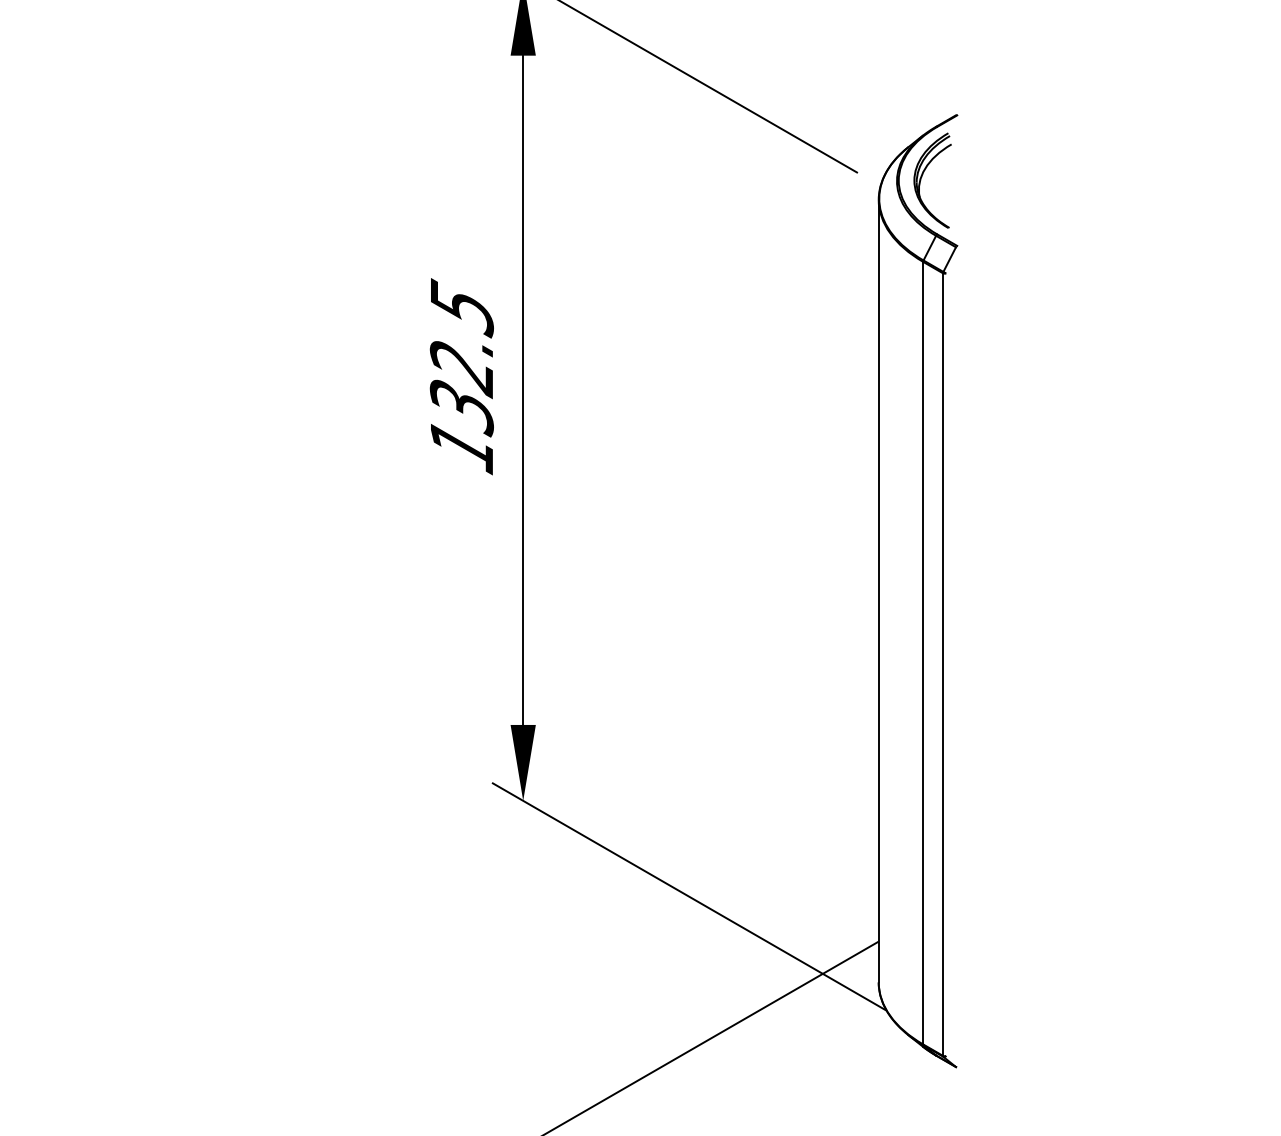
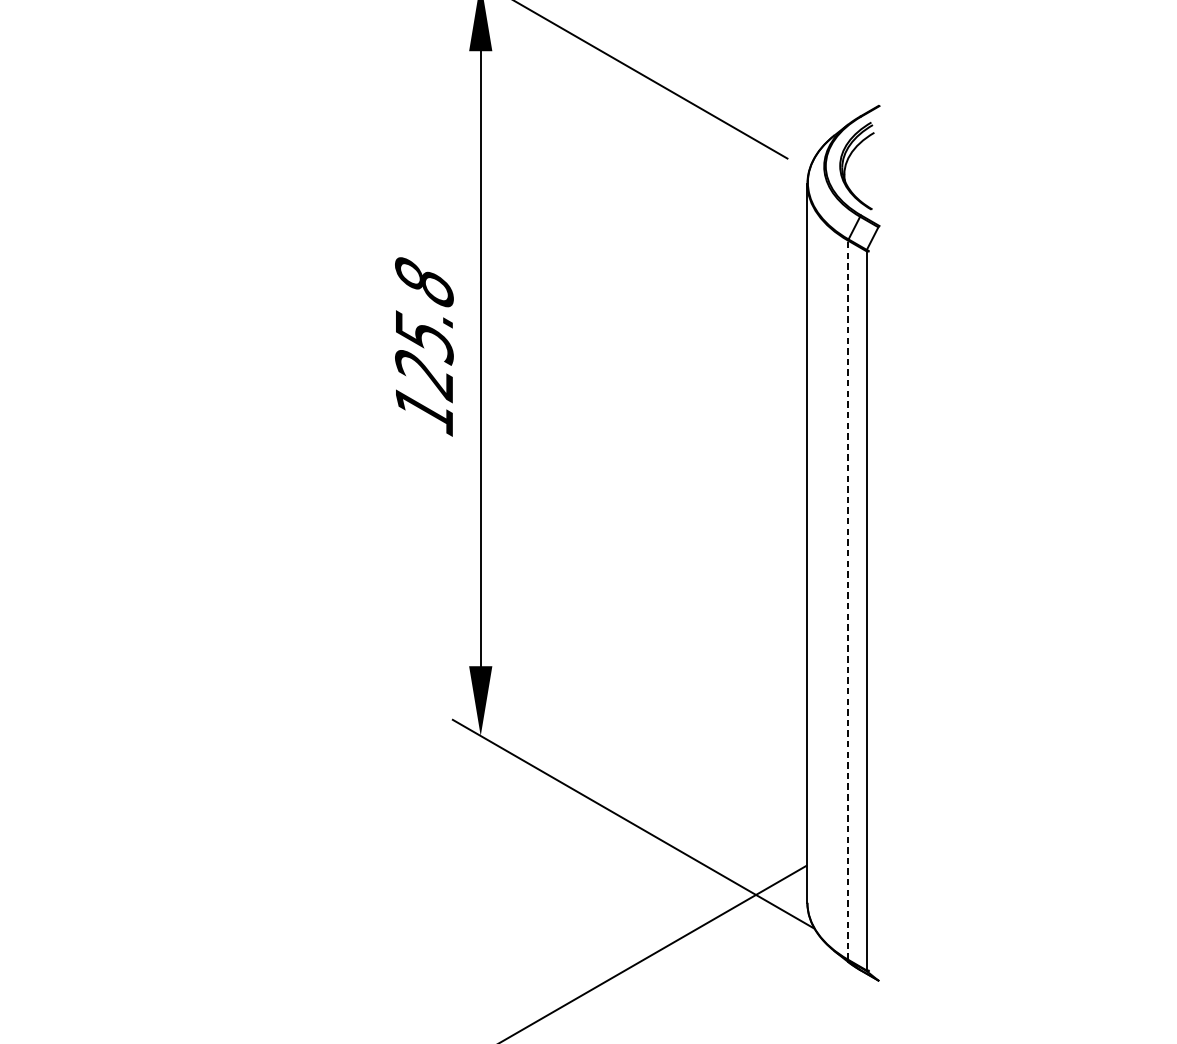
text: (461, 358) -> (424, 329), 132.5 -> 125.8
line: (923, 652) -> (848, 599), solid -> dashed

